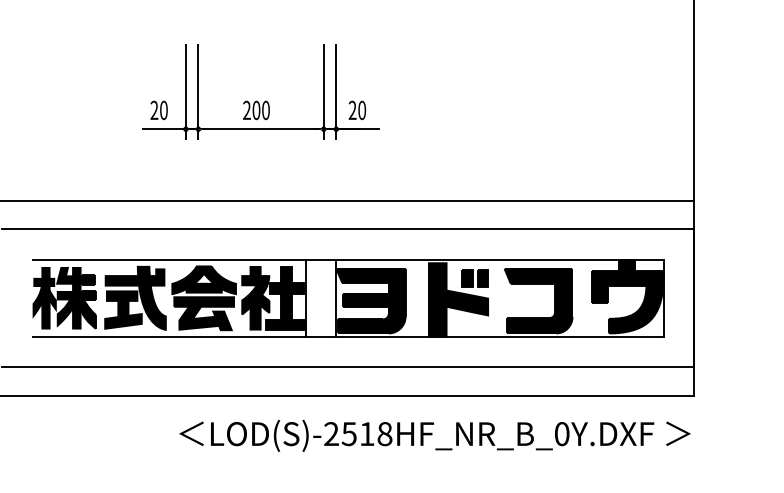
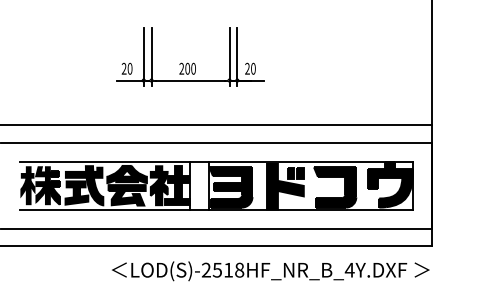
part: (256, 100) -> (187, 62), moved
text: (561, 432) -> (349, 269), LOD(S)-2518HF_NR_B_0Y.DXF -> LOD(S)-2518HF_NR_B_4Y.DXF

